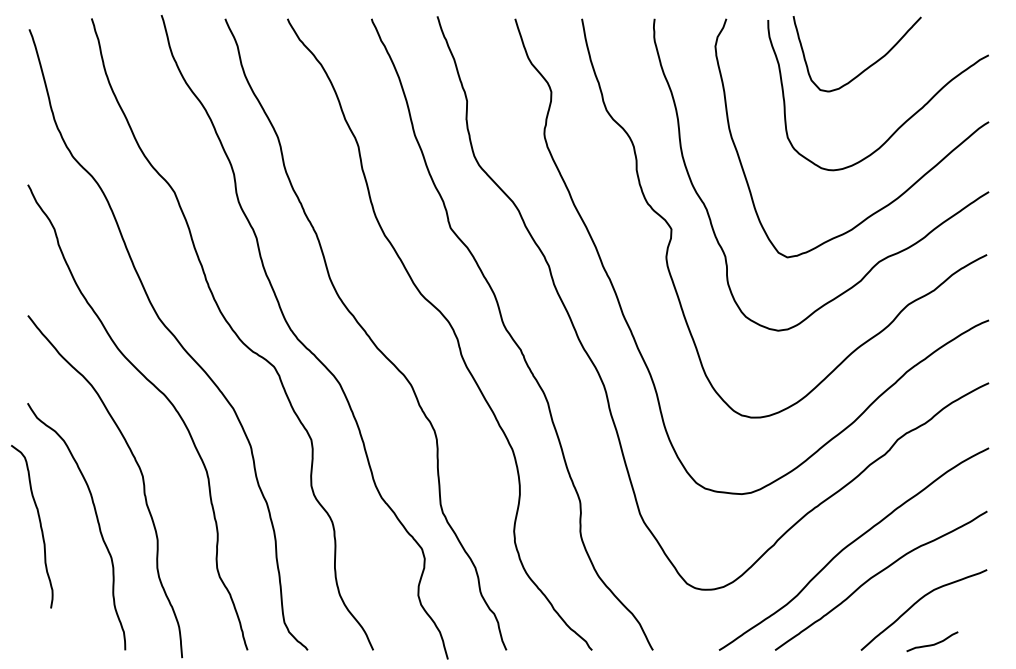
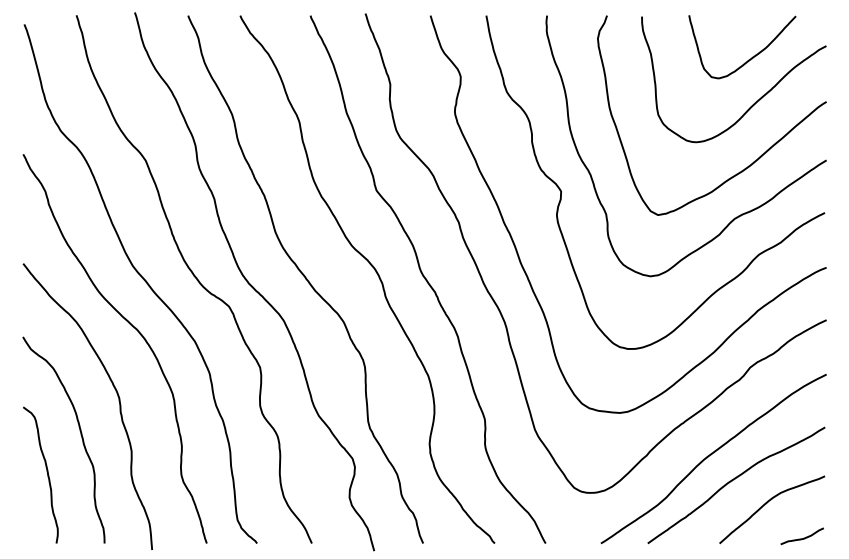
curve: (864, 68) -> (748, 59), moved
curve: (39, 523) -> (46, 472), moved
curve: (931, 644) -> (801, 538), moved

